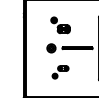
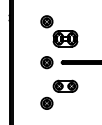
part: (60, 25) -> (59, 31), size x1.43
part: (60, 72) -> (59, 95), size x1.67

